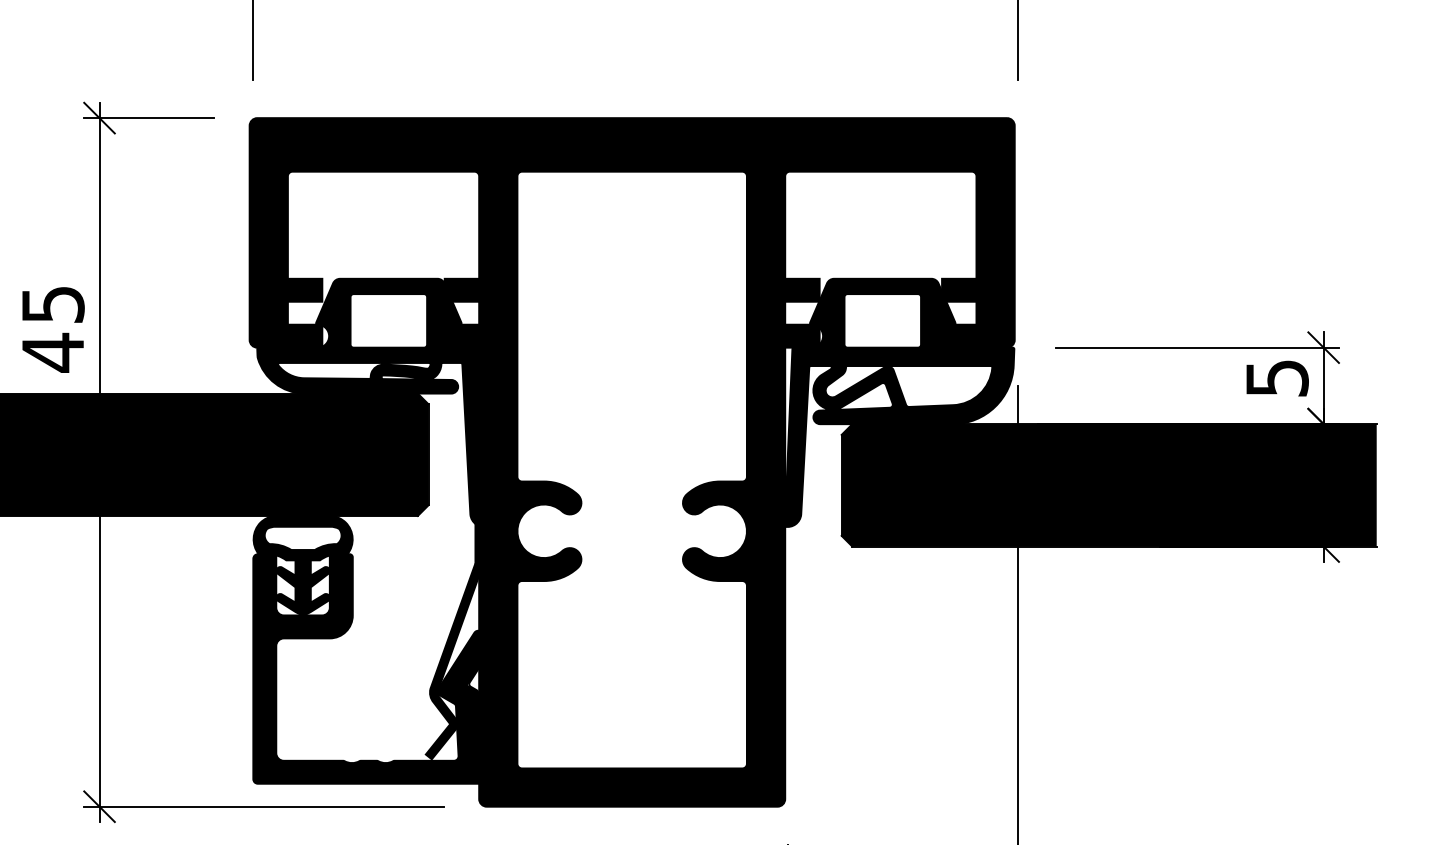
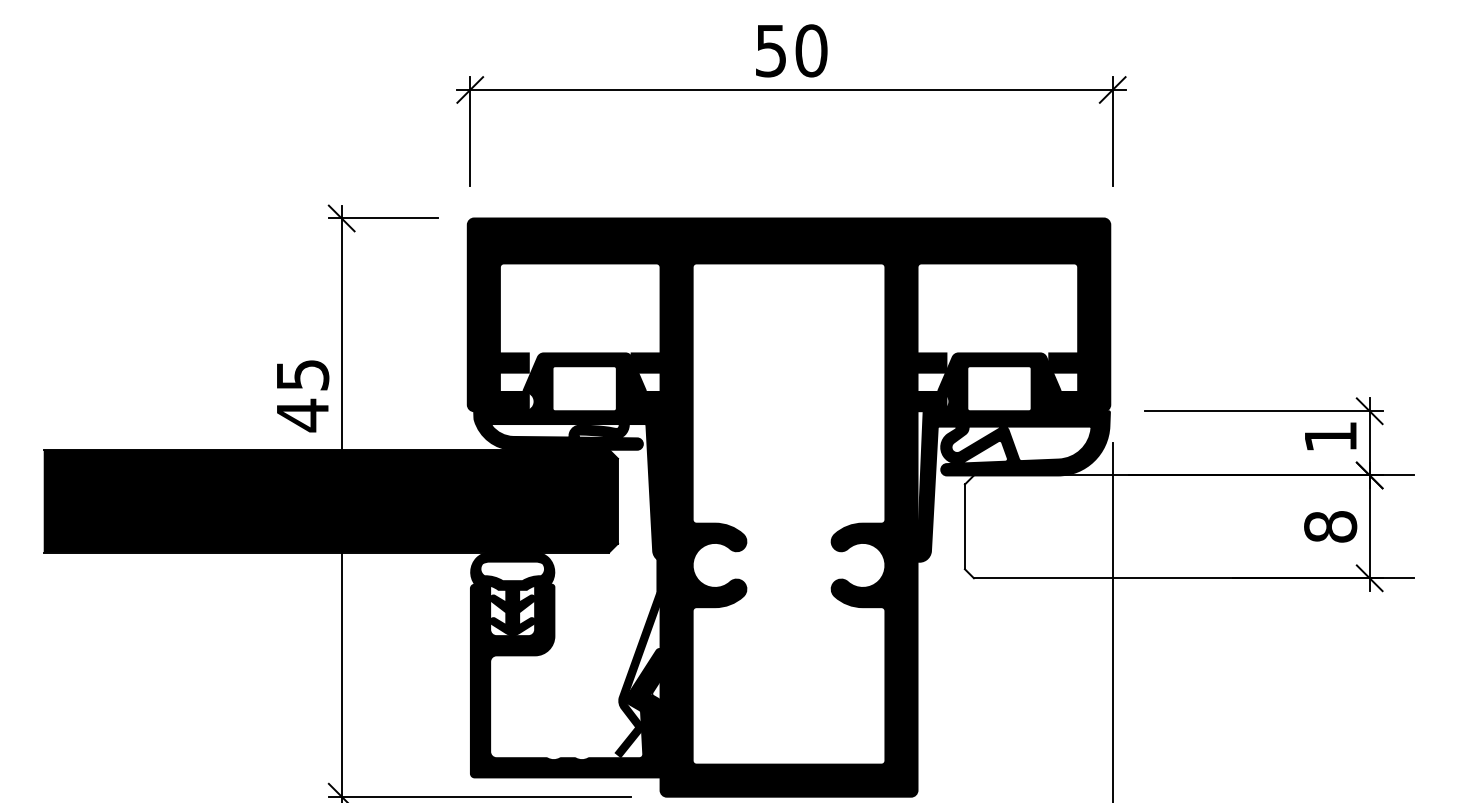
text: (1278, 378) -> (1331, 437), 5 -> 1
fill: (1109, 484) -> (1189, 526), removed

